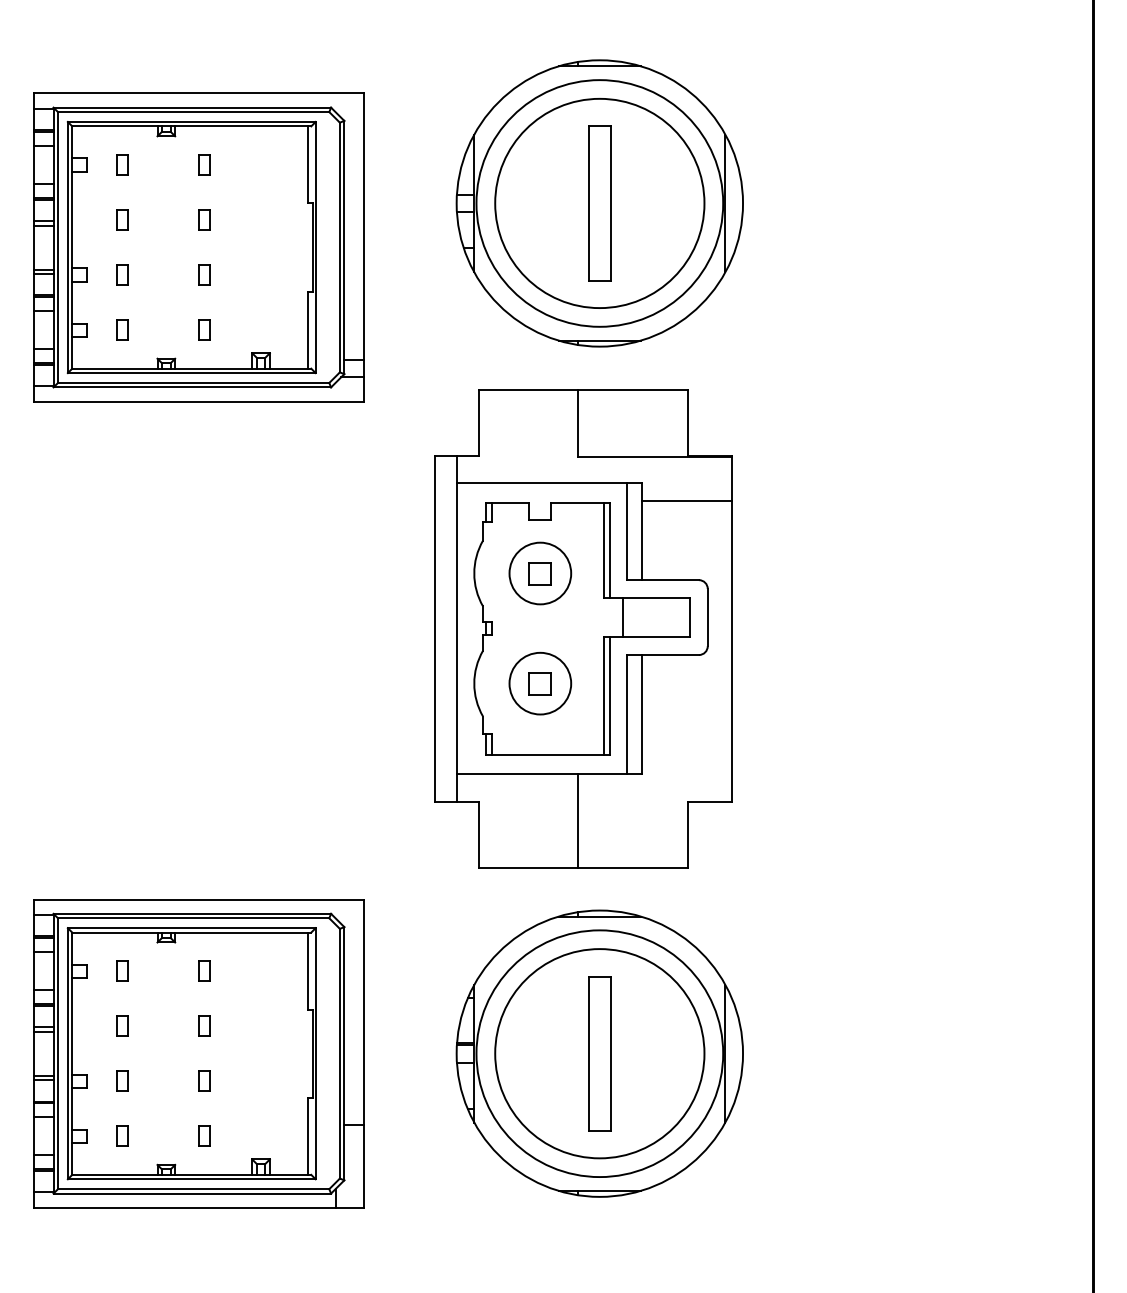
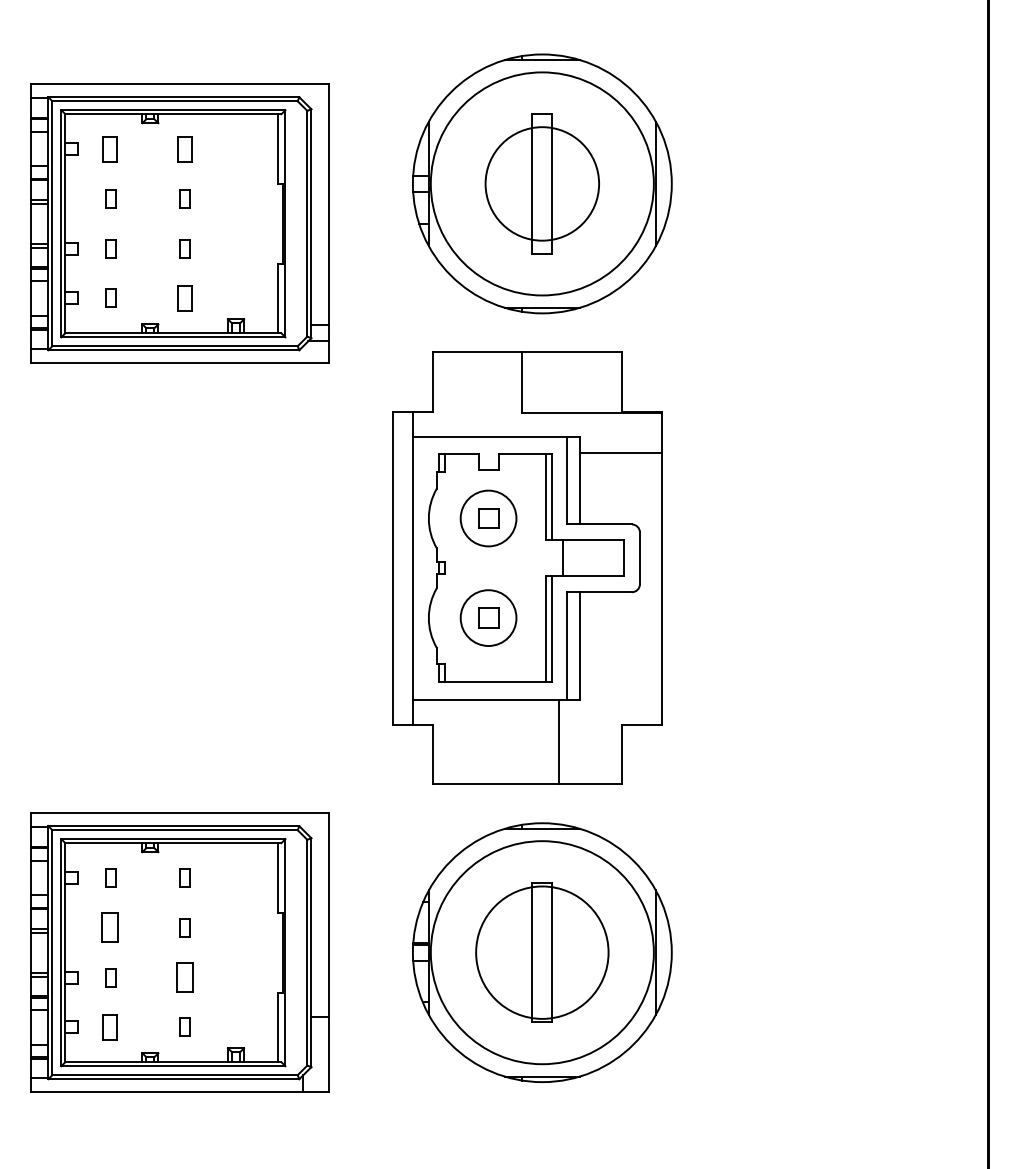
part: (122, 164) -> (110, 148), size x1.4
part: (204, 164) -> (184, 148), size x1.4
circle: (598, 202) -> (541, 183), size x0.6
part: (204, 329) -> (184, 297), size x1.4
line: (577, 820) -> (559, 741), moved
part: (122, 1025) -> (110, 927), size x1.6
circle: (598, 1053) -> (541, 952), size x0.7
part: (204, 1081) -> (184, 977), size x1.6
part: (122, 1135) -> (110, 1026), size x1.4

